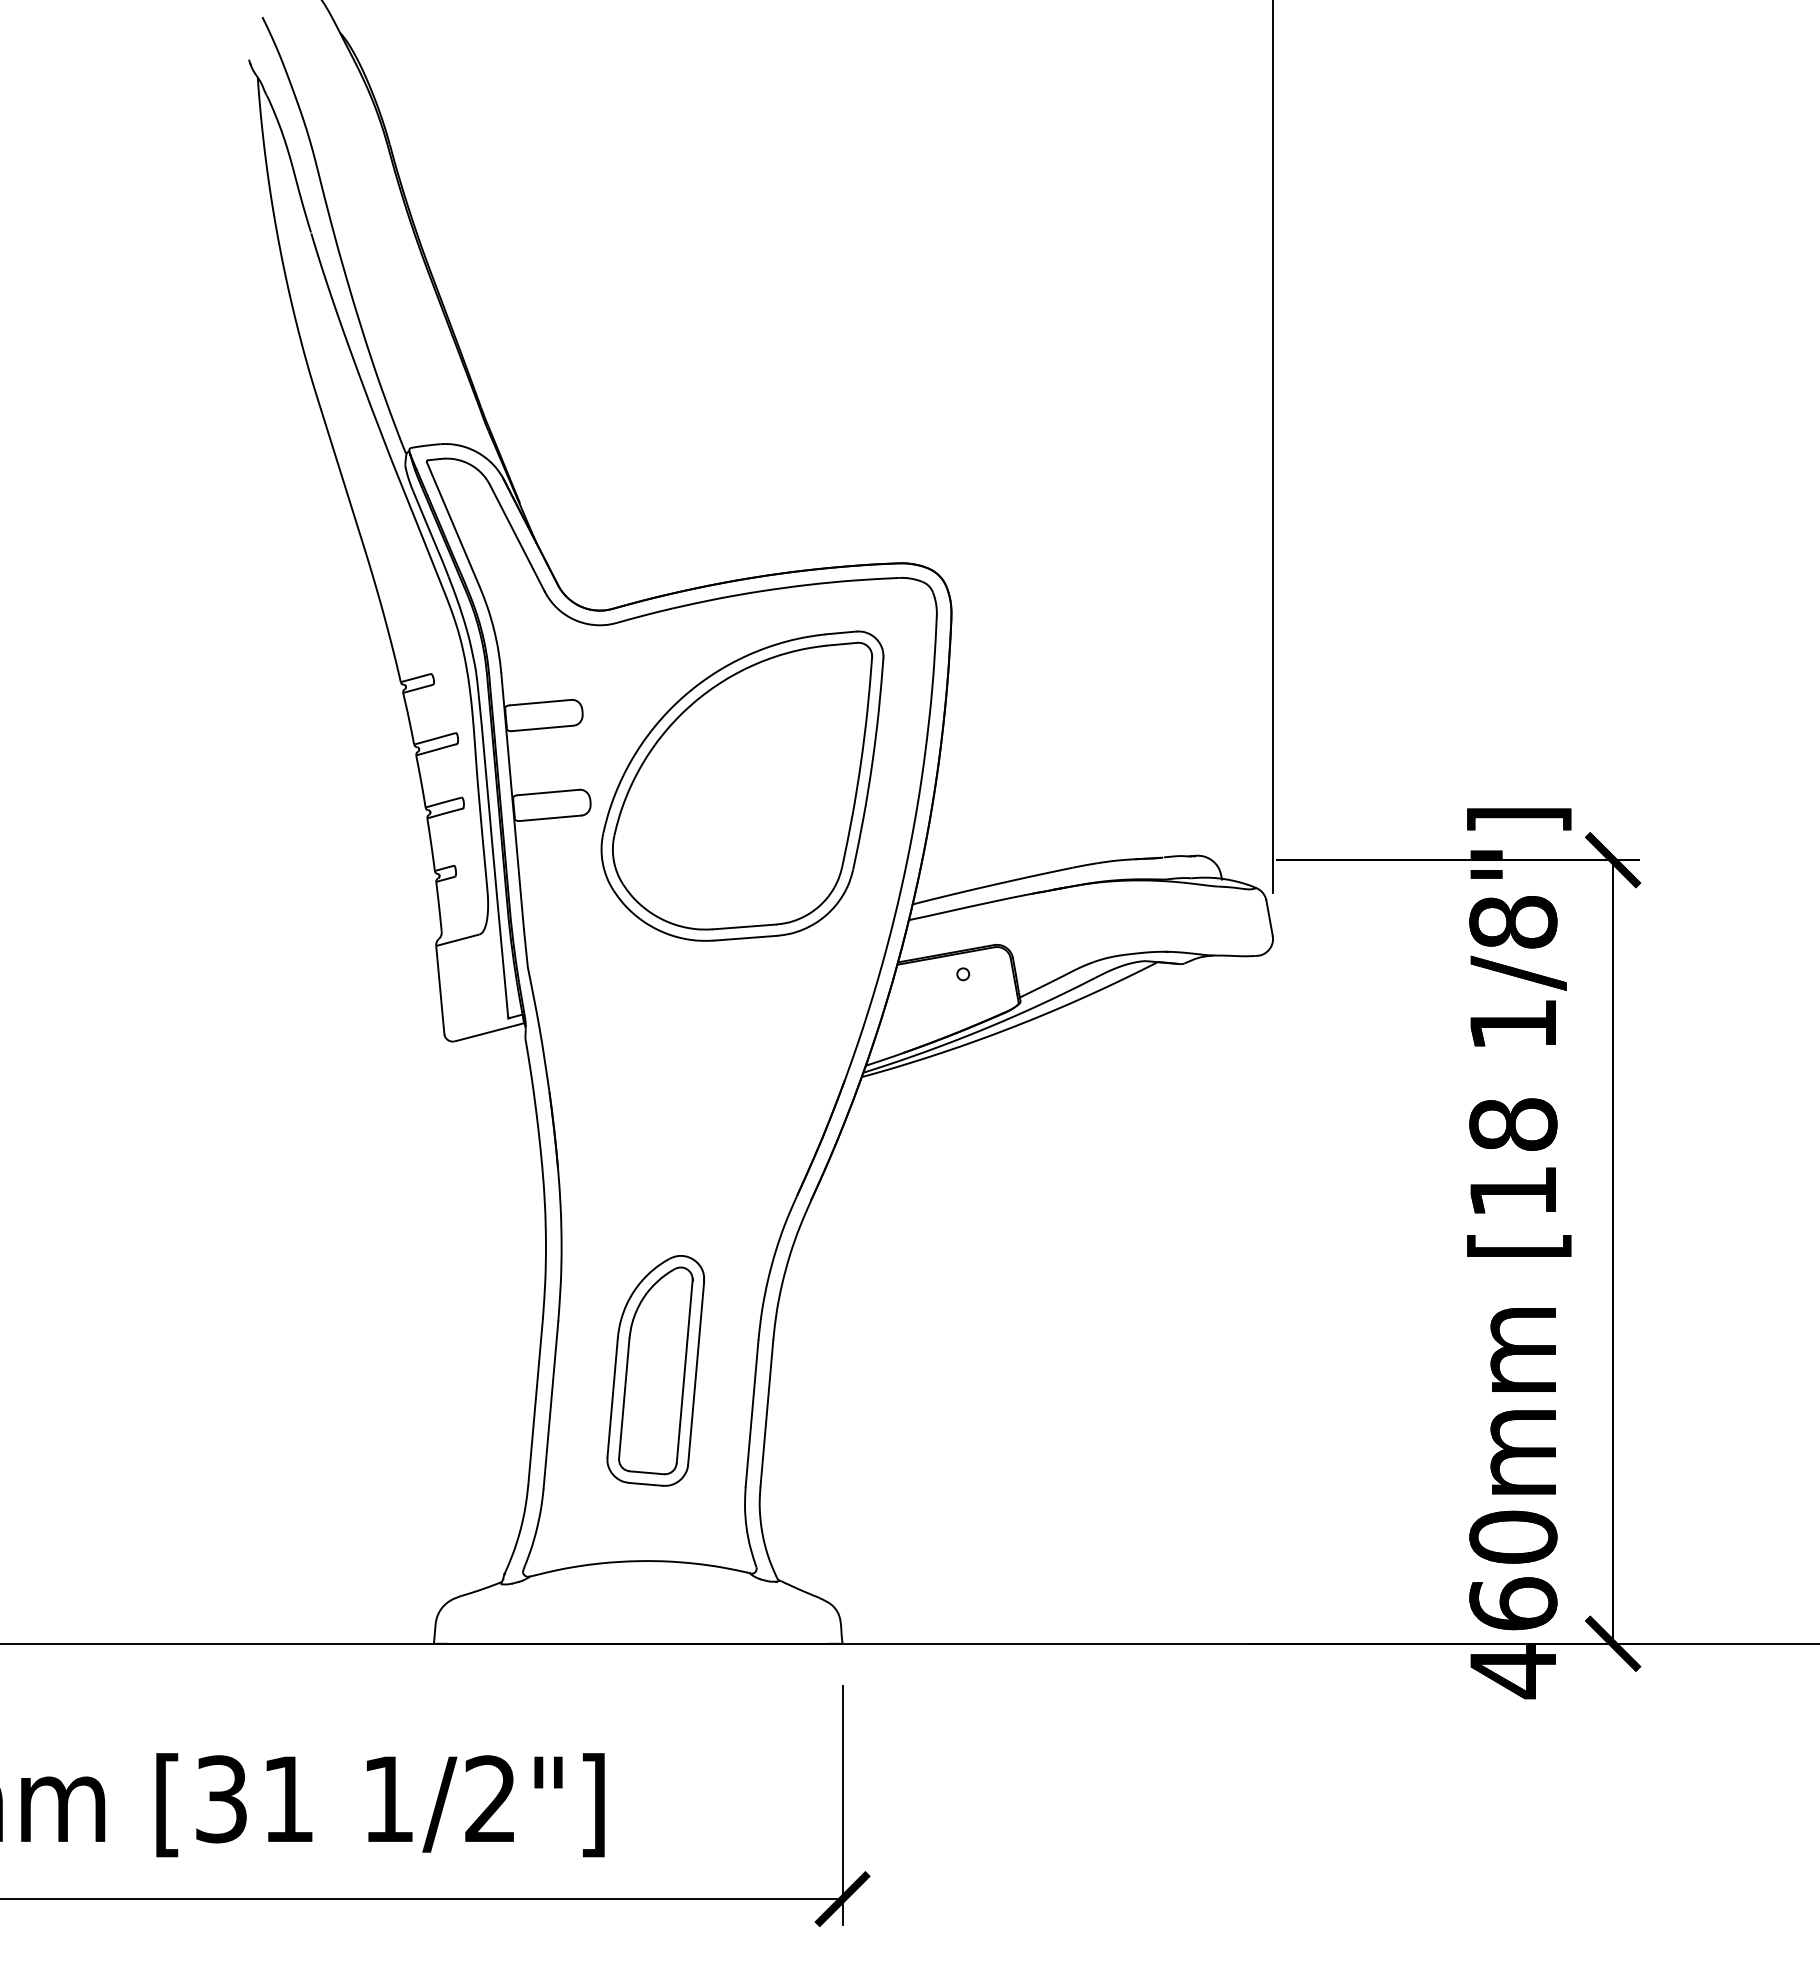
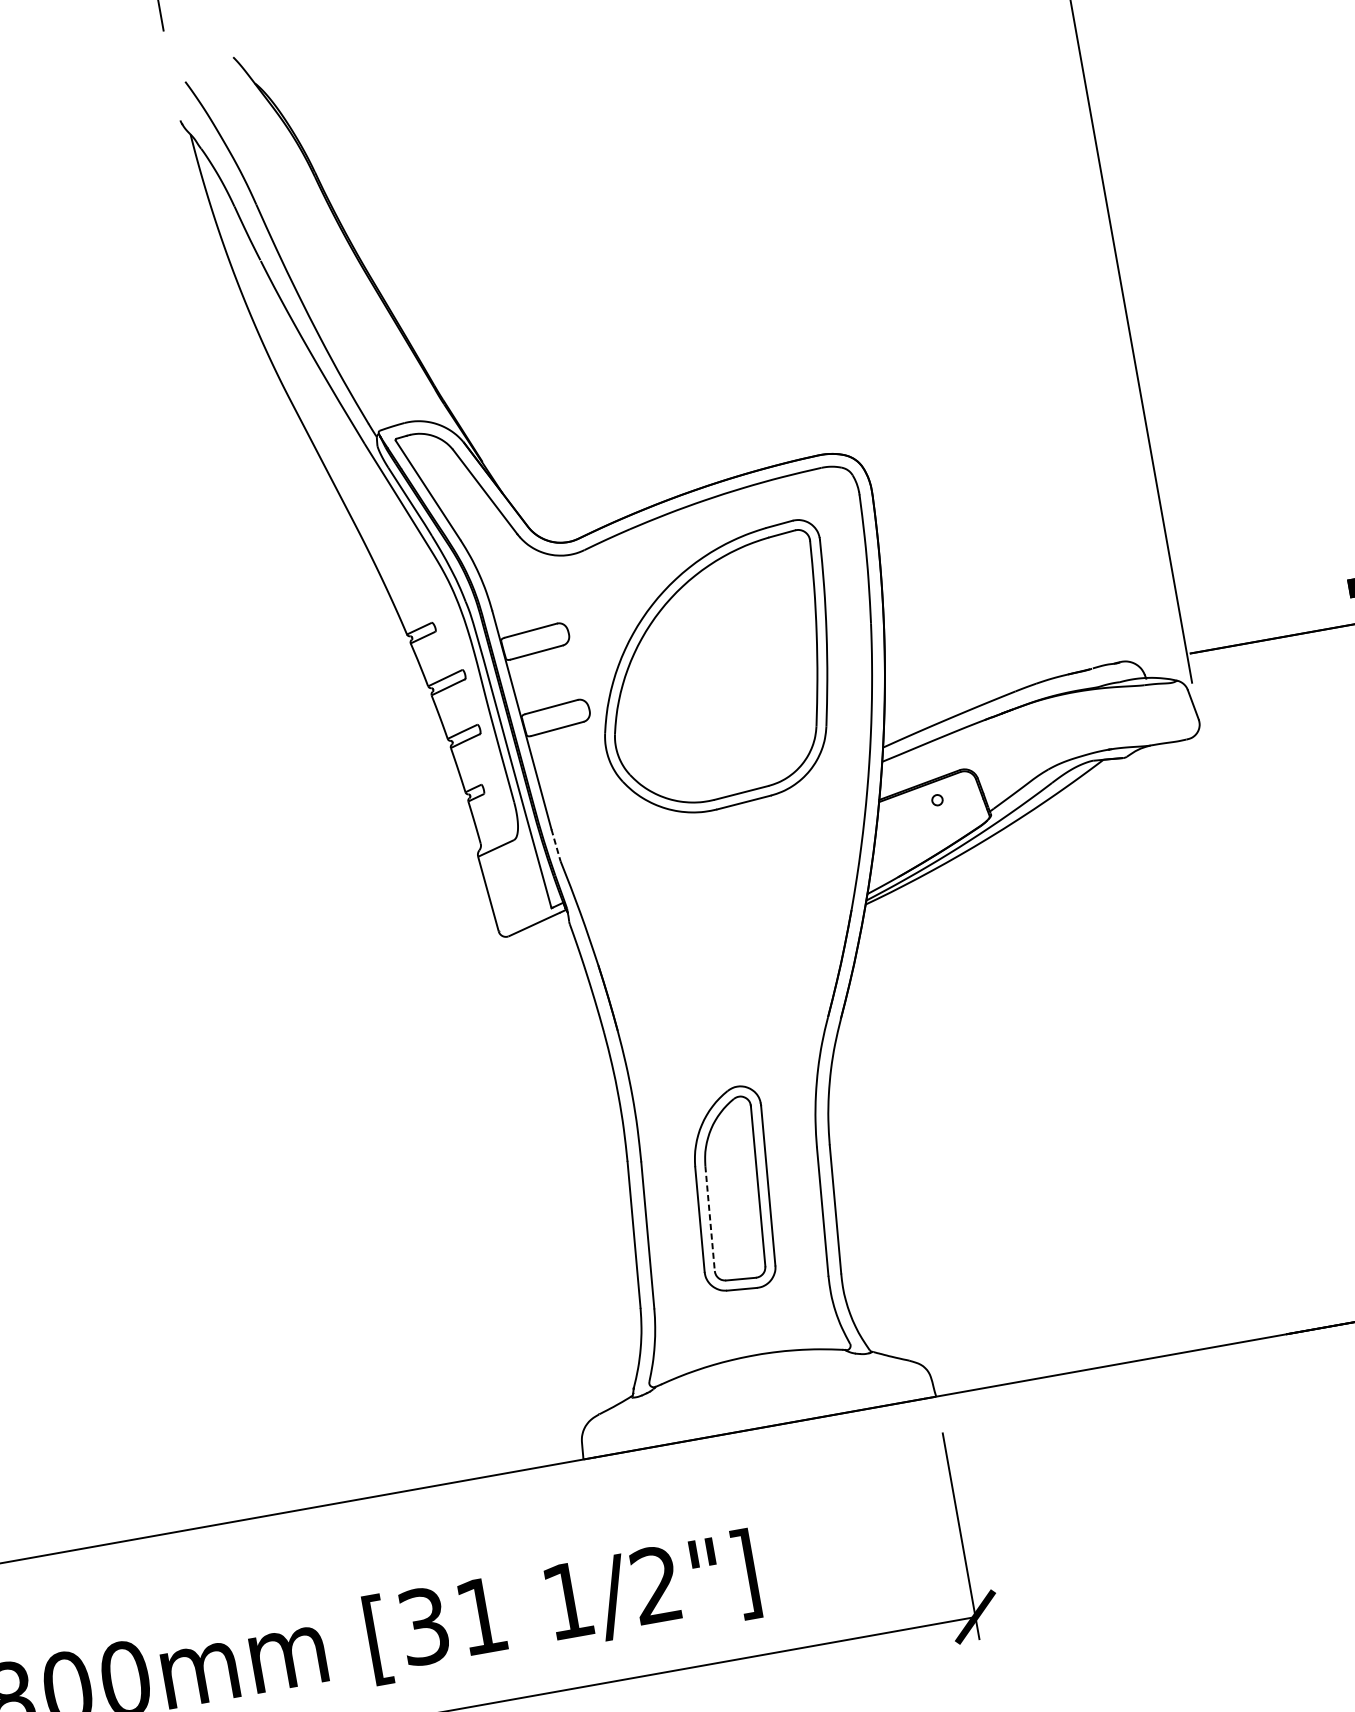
line: (525, 948) -> (555, 845), solid -> dashed
line: (624, 1398) -> (710, 1218), solid -> dashed

